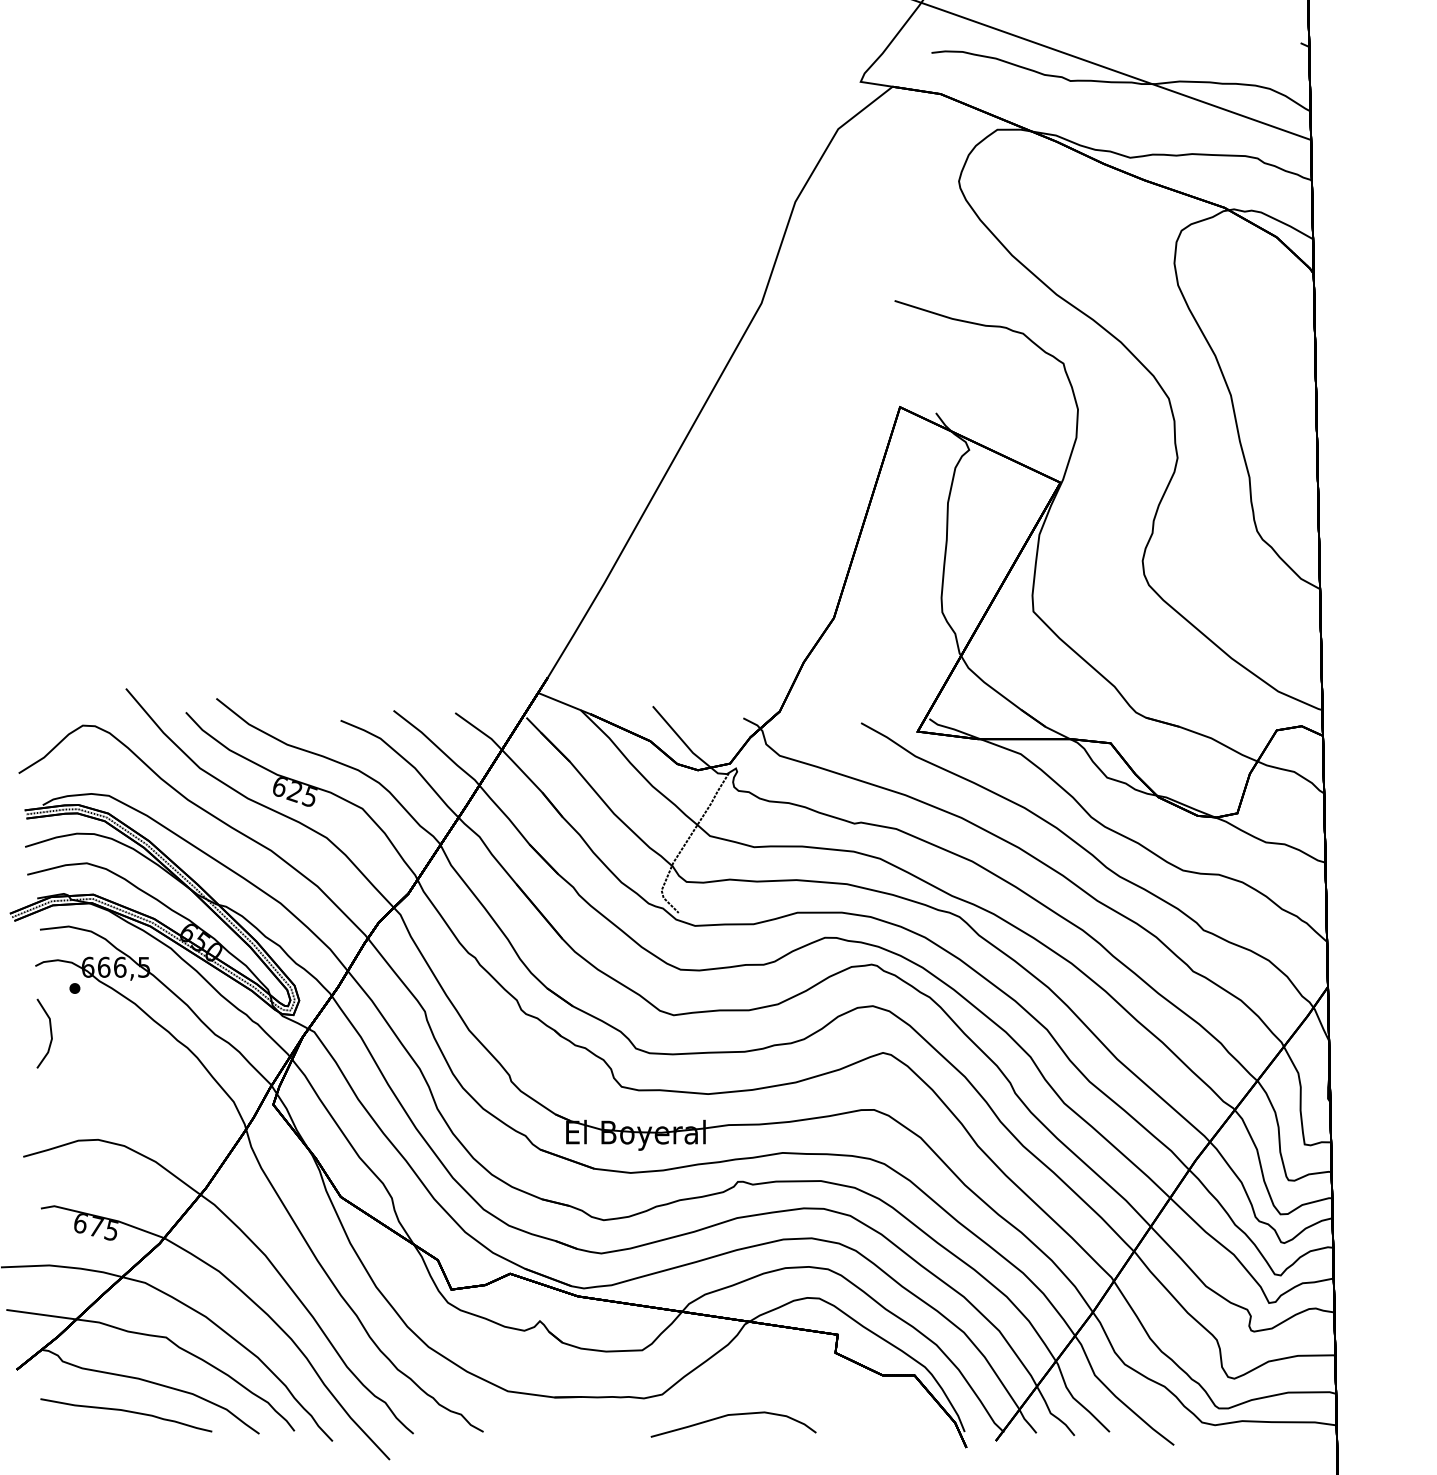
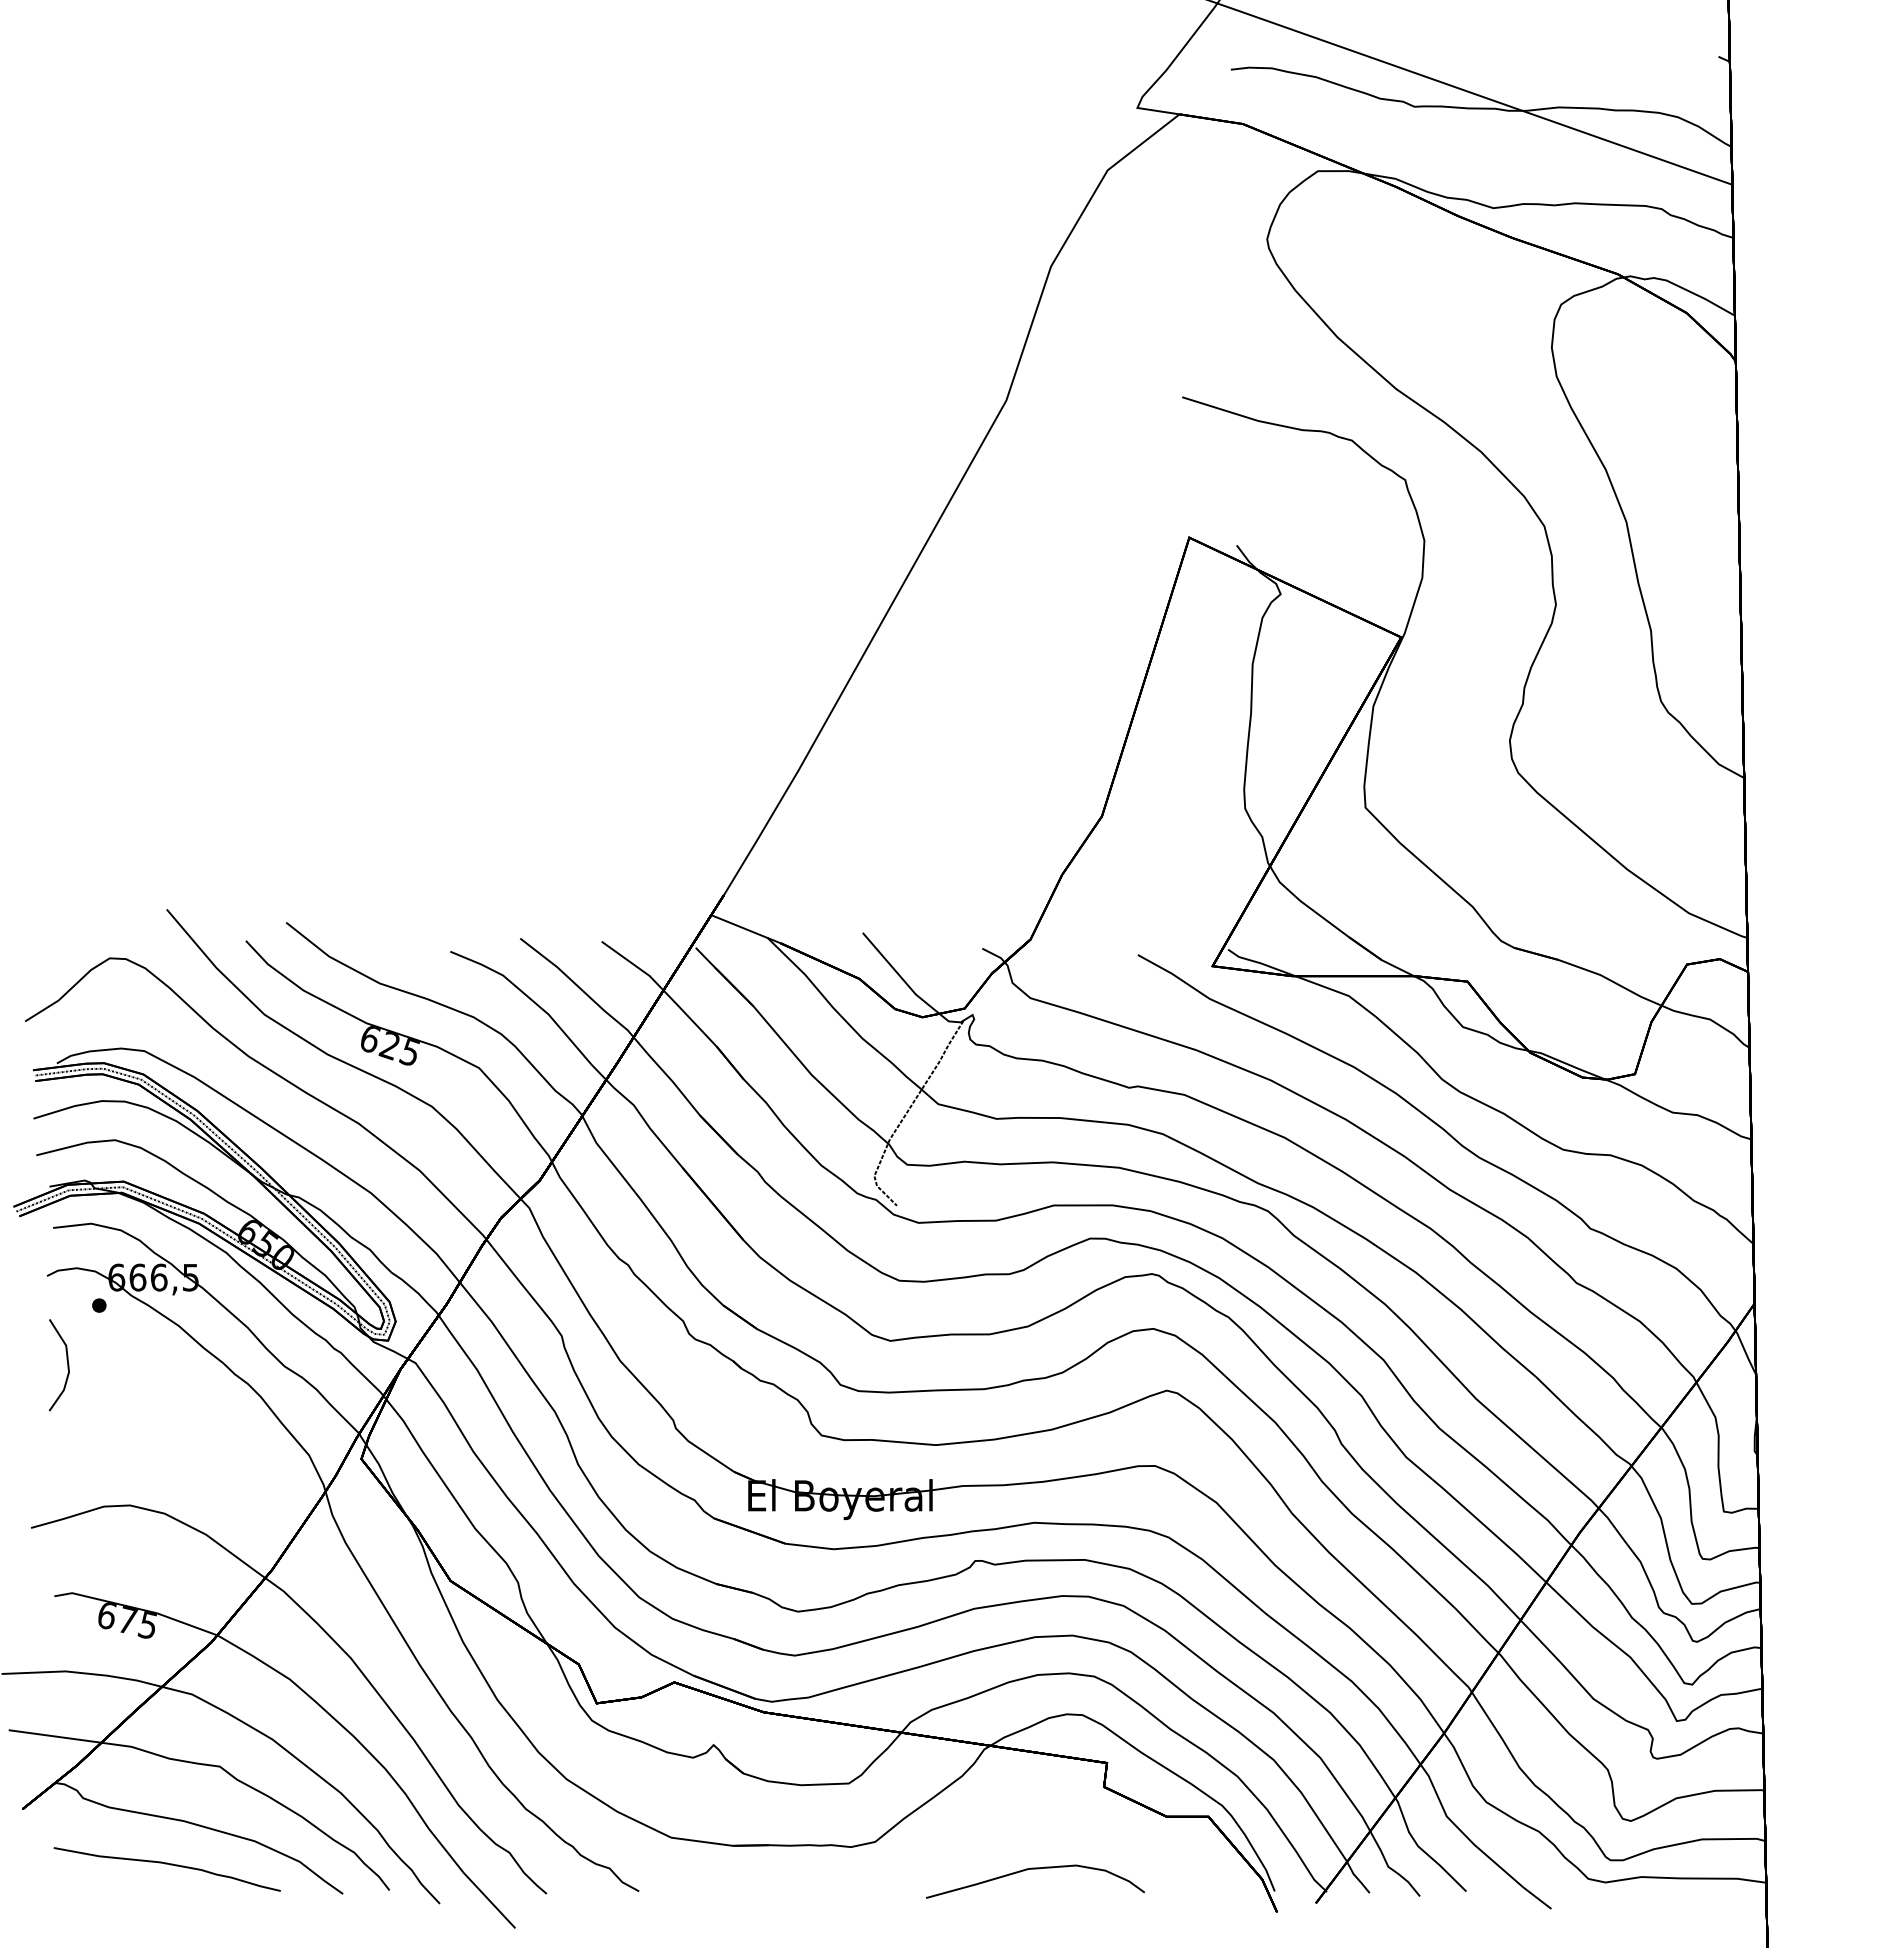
curve: (733, 1415) -> (1035, 1869), moved

